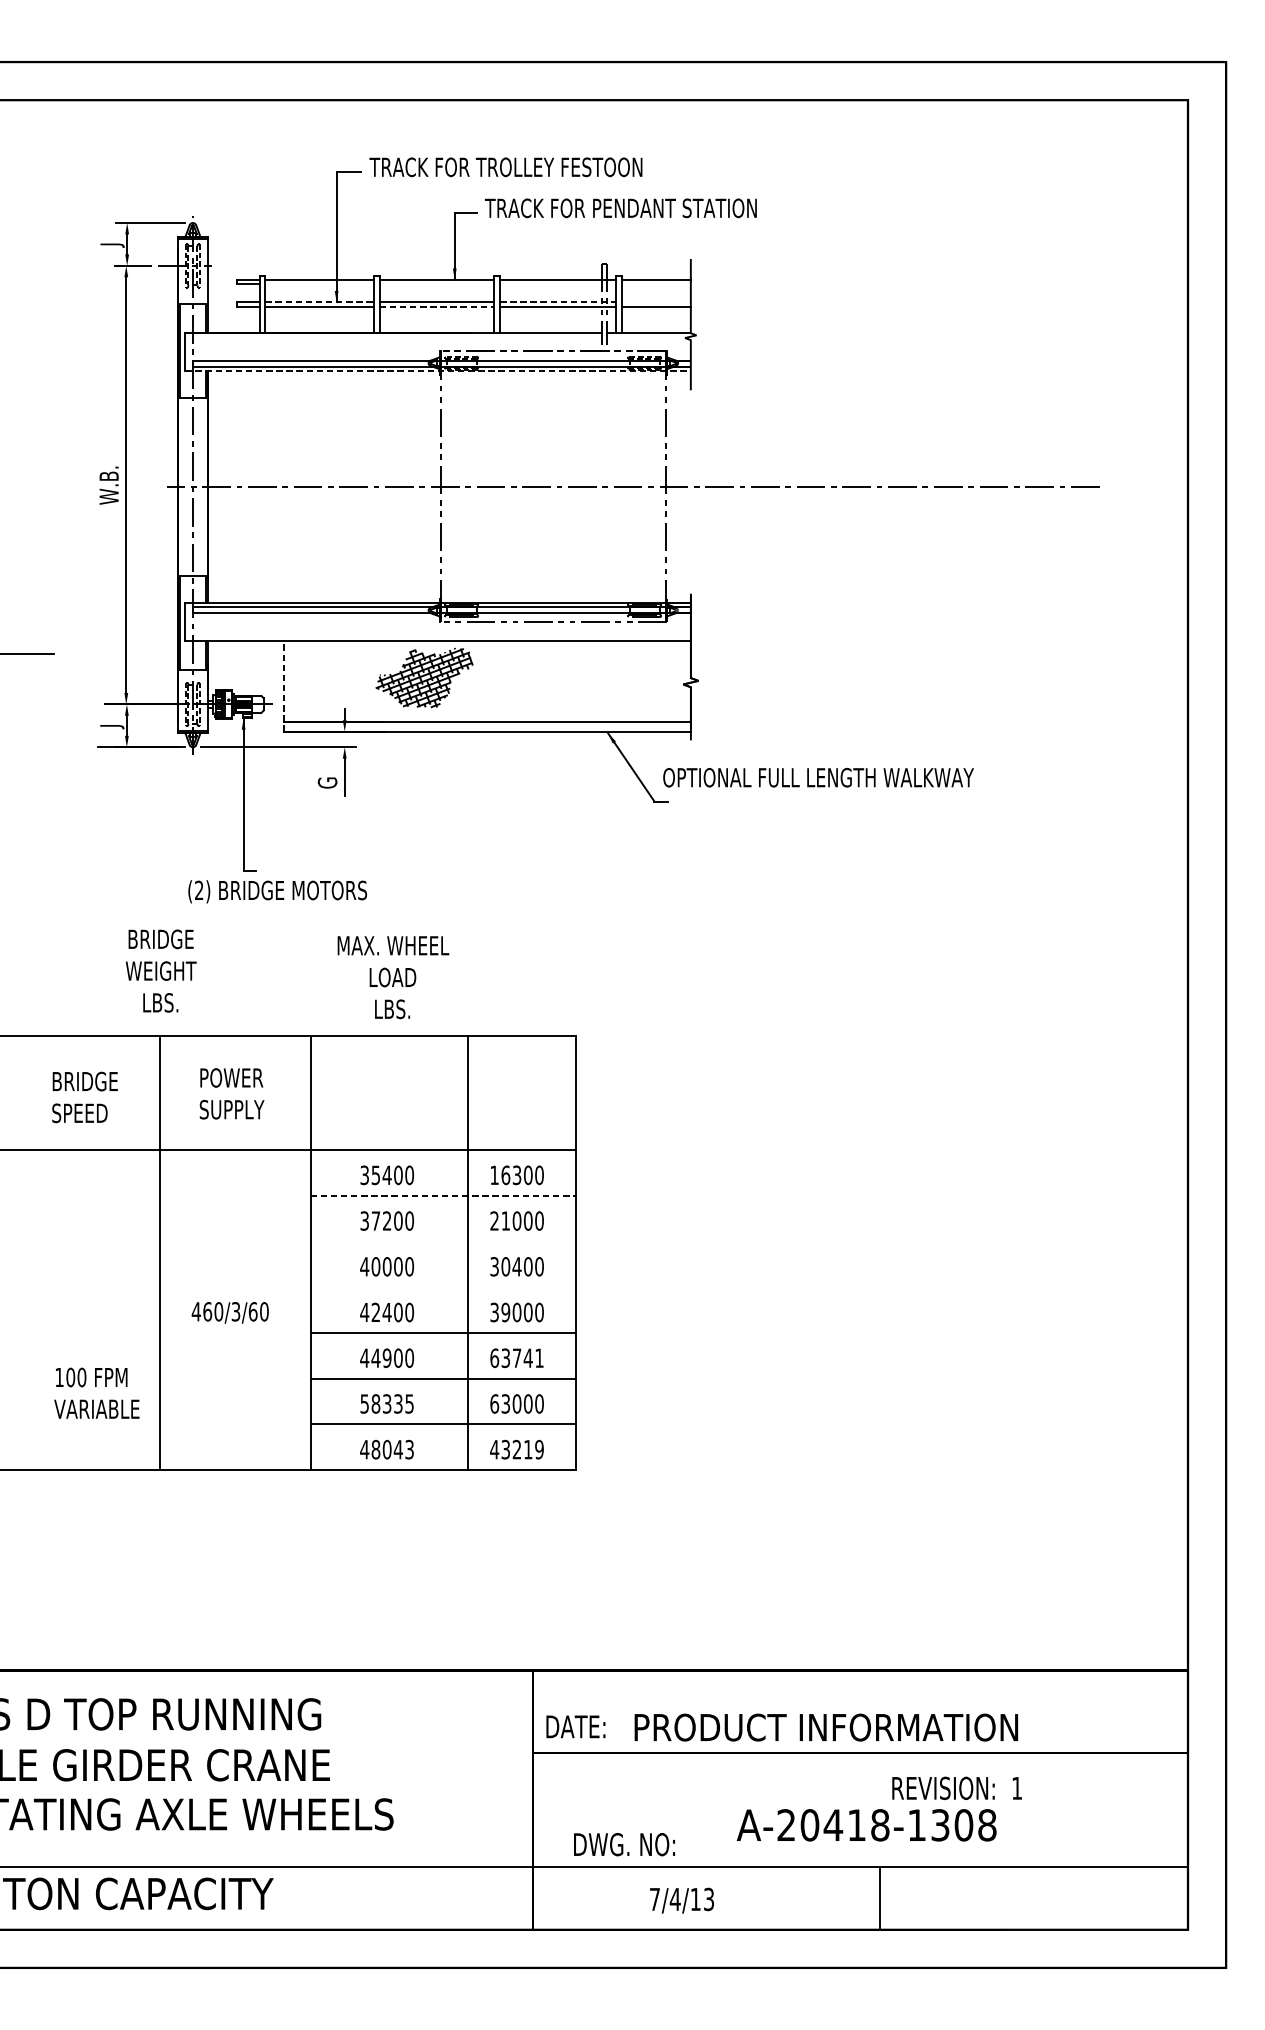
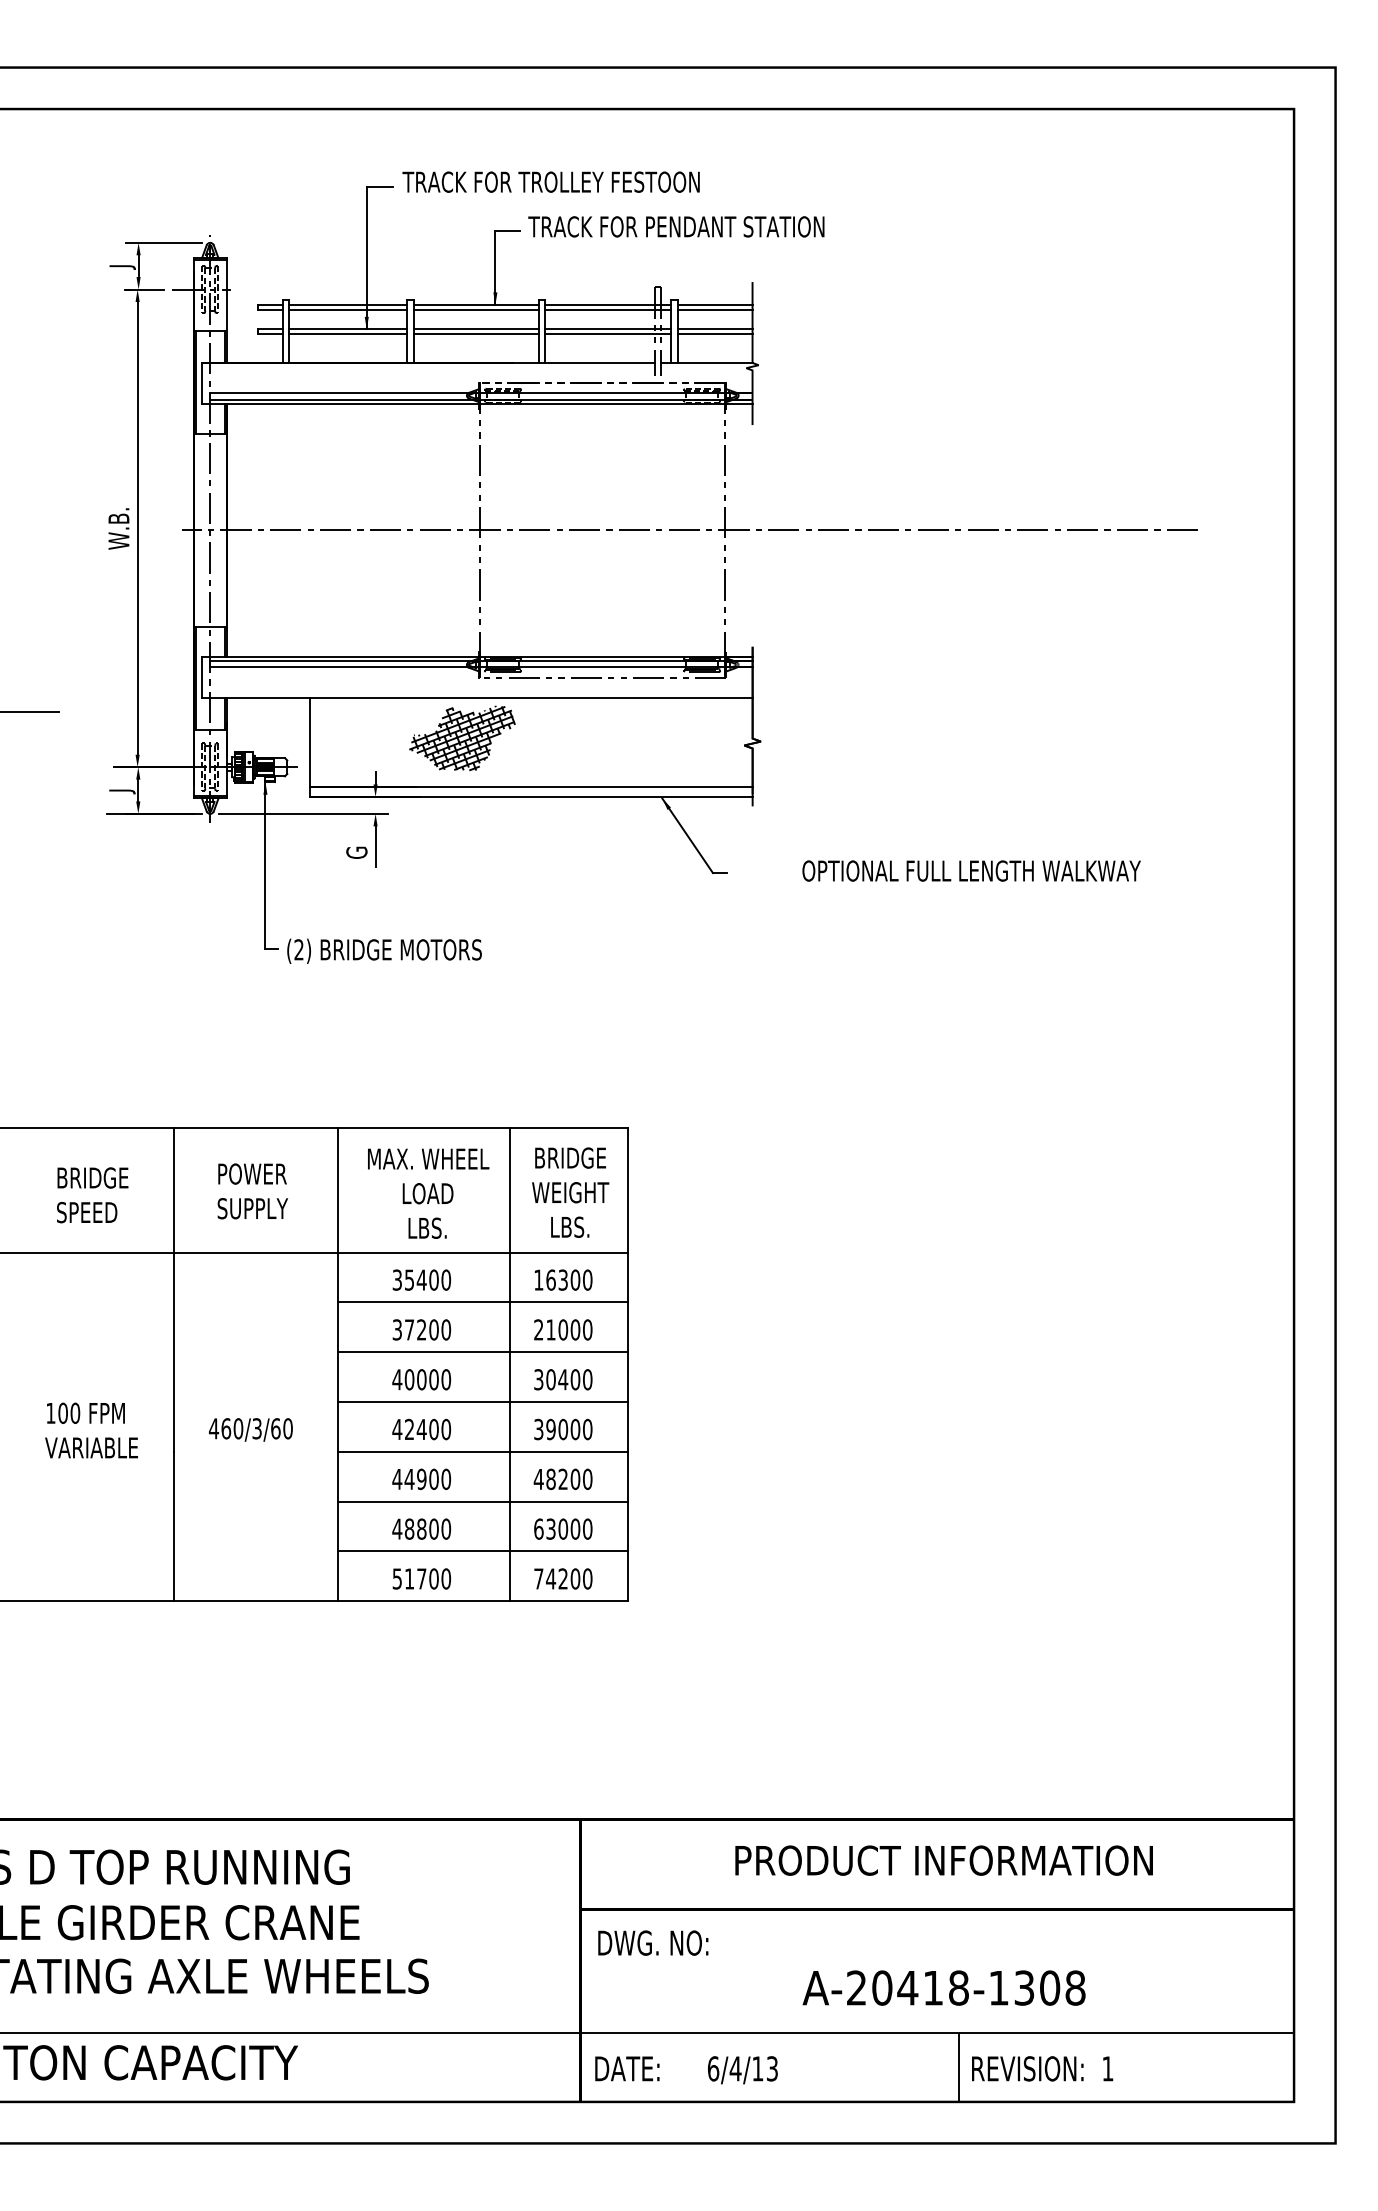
line: (319, 284) -> (348, 309), added
line: (436, 284) -> (475, 309), added
line: (557, 284) -> (607, 309), added
line: (655, 284) -> (714, 309), added
line: (319, 302) -> (348, 329), dashed -> solid
line: (558, 302) -> (608, 329), dashed -> solid
line: (655, 302) -> (714, 329), added
line: (437, 307) -> (476, 334), dashed -> solid
line: (438, 371) -> (477, 404), dashed -> solid
line: (284, 686) -> (309, 747), dashed -> solid
text: (818, 777) -> (971, 870), moved
text: (277, 891) -> (384, 950), moved
text: (161, 970) -> (570, 1192), moved
text: (393, 977) -> (428, 1193), moved
line: (443, 1195) -> (483, 1302), dashed -> solid
line: (442, 1241) -> (482, 1352), added
line: (442, 1286) -> (482, 1401), added
text: (516, 1358) -> (562, 1479), 63741 -> 48200
text: (96, 1393) -> (91, 1430), moved
text: (386, 1403) -> (421, 1528), 58335 -> 48800
text: (386, 1449) -> (421, 1578), 48043 -> 51700
text: (516, 1449) -> (562, 1578), 43219 -> 74200
text: (576, 1726) -> (627, 2068), moved
text: (825, 1727) -> (943, 1860), moved
text: (957, 1788) -> (1042, 2068), moved
text: (624, 1844) -> (653, 1942), moved
text: (654, 1899) -> (713, 2068), 7/4/13 -> 6/4/13

